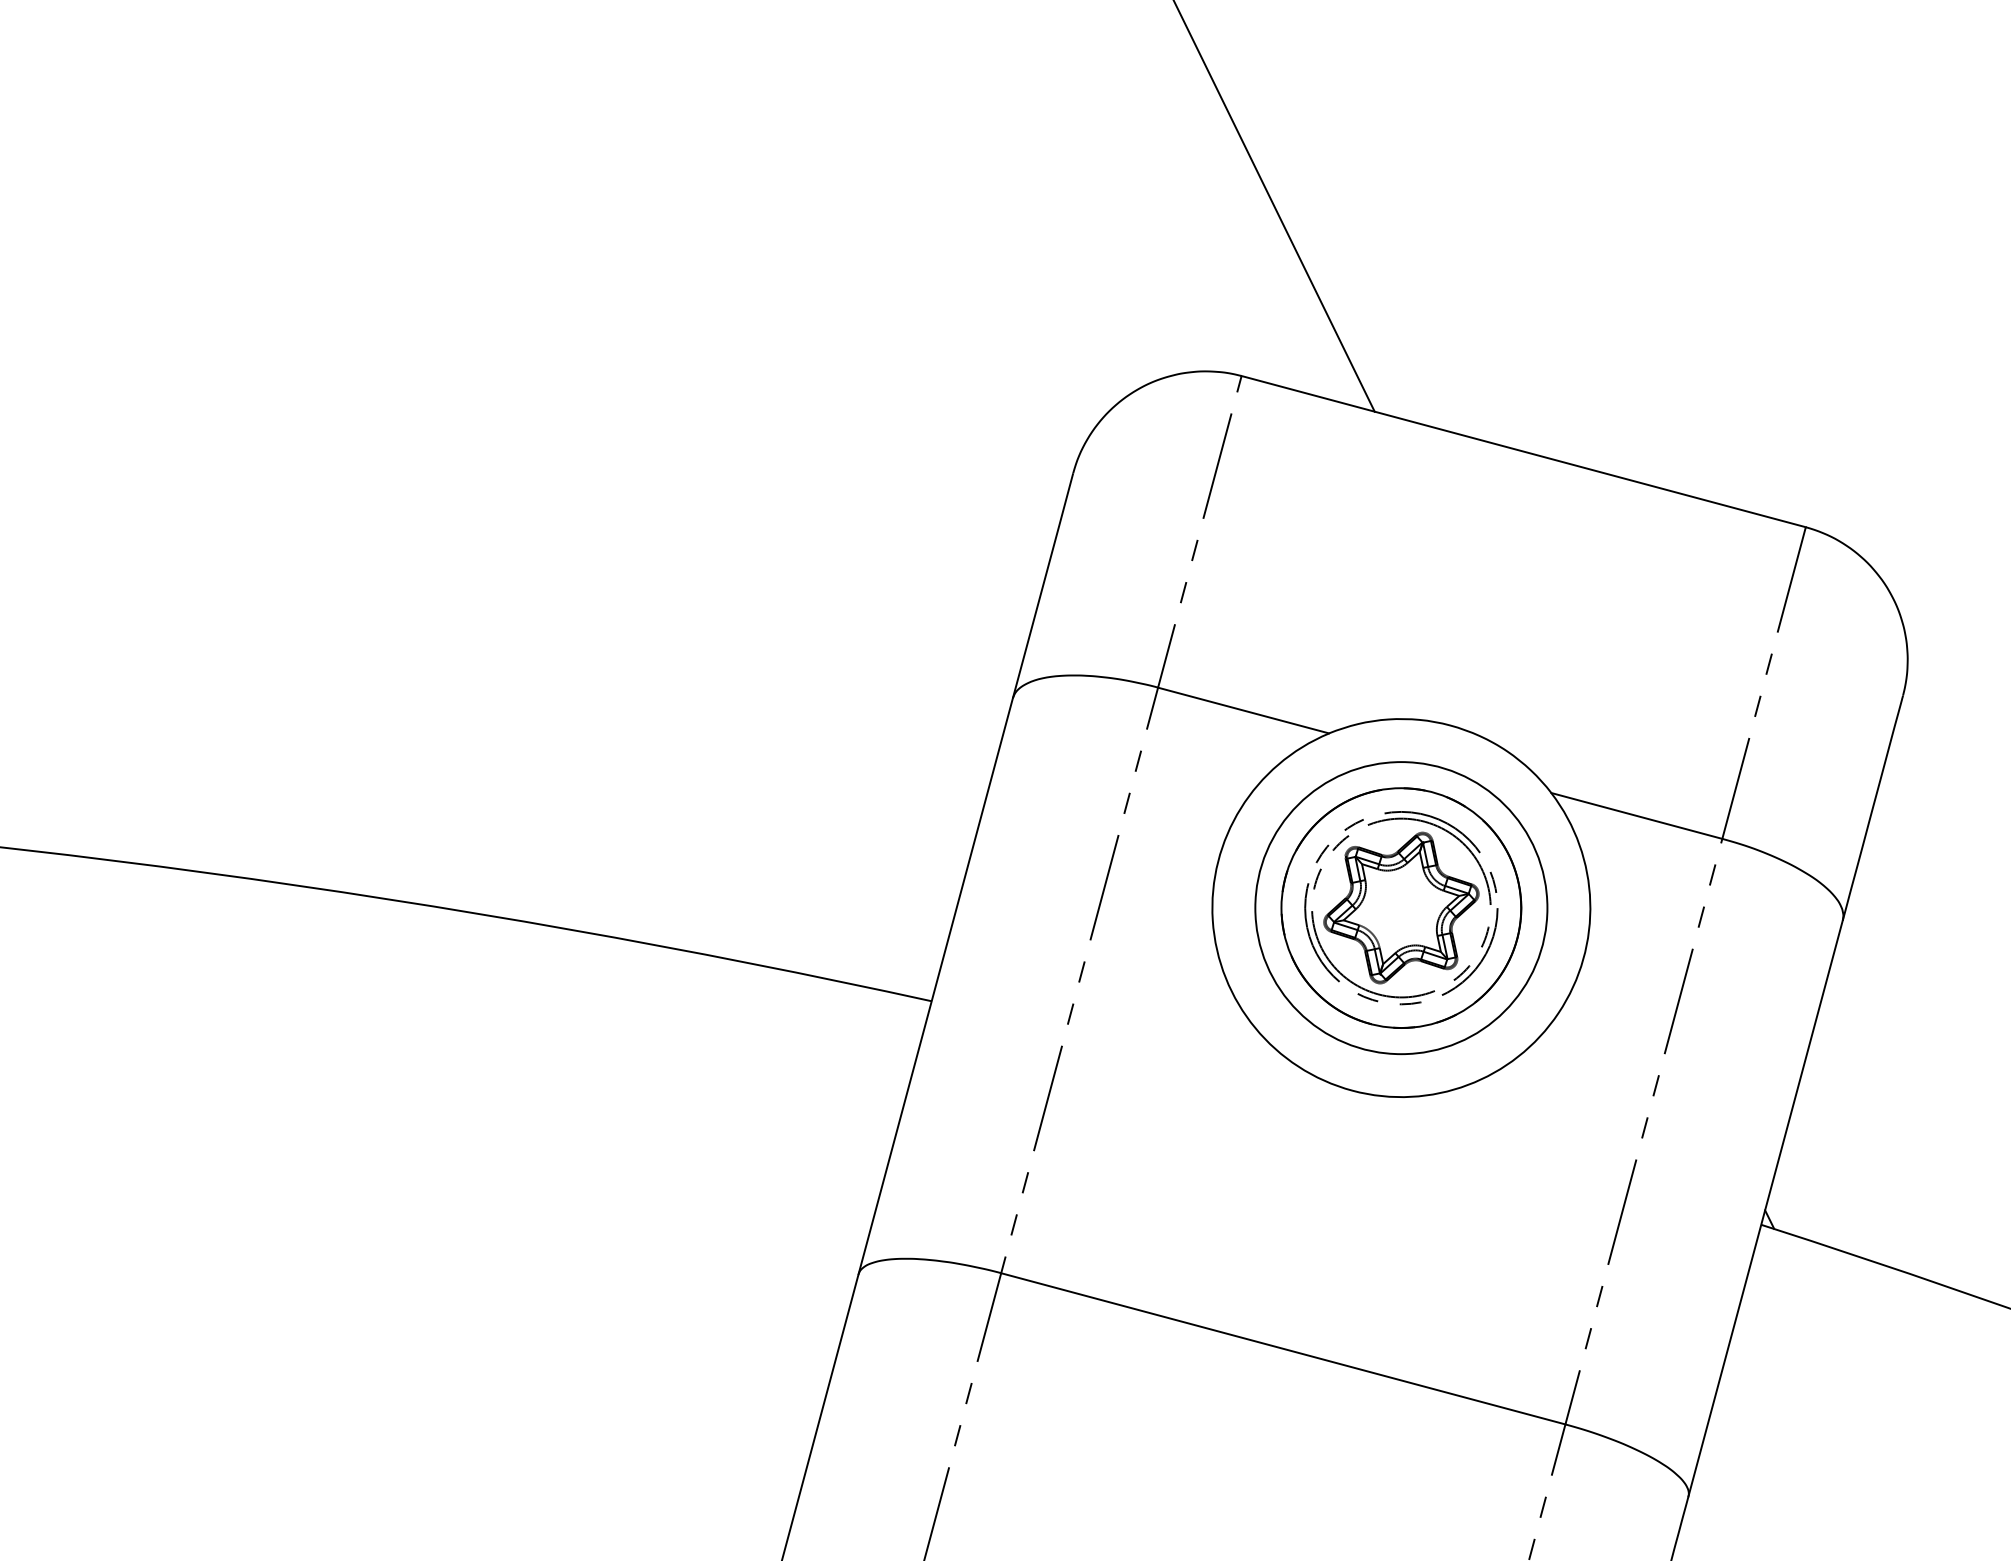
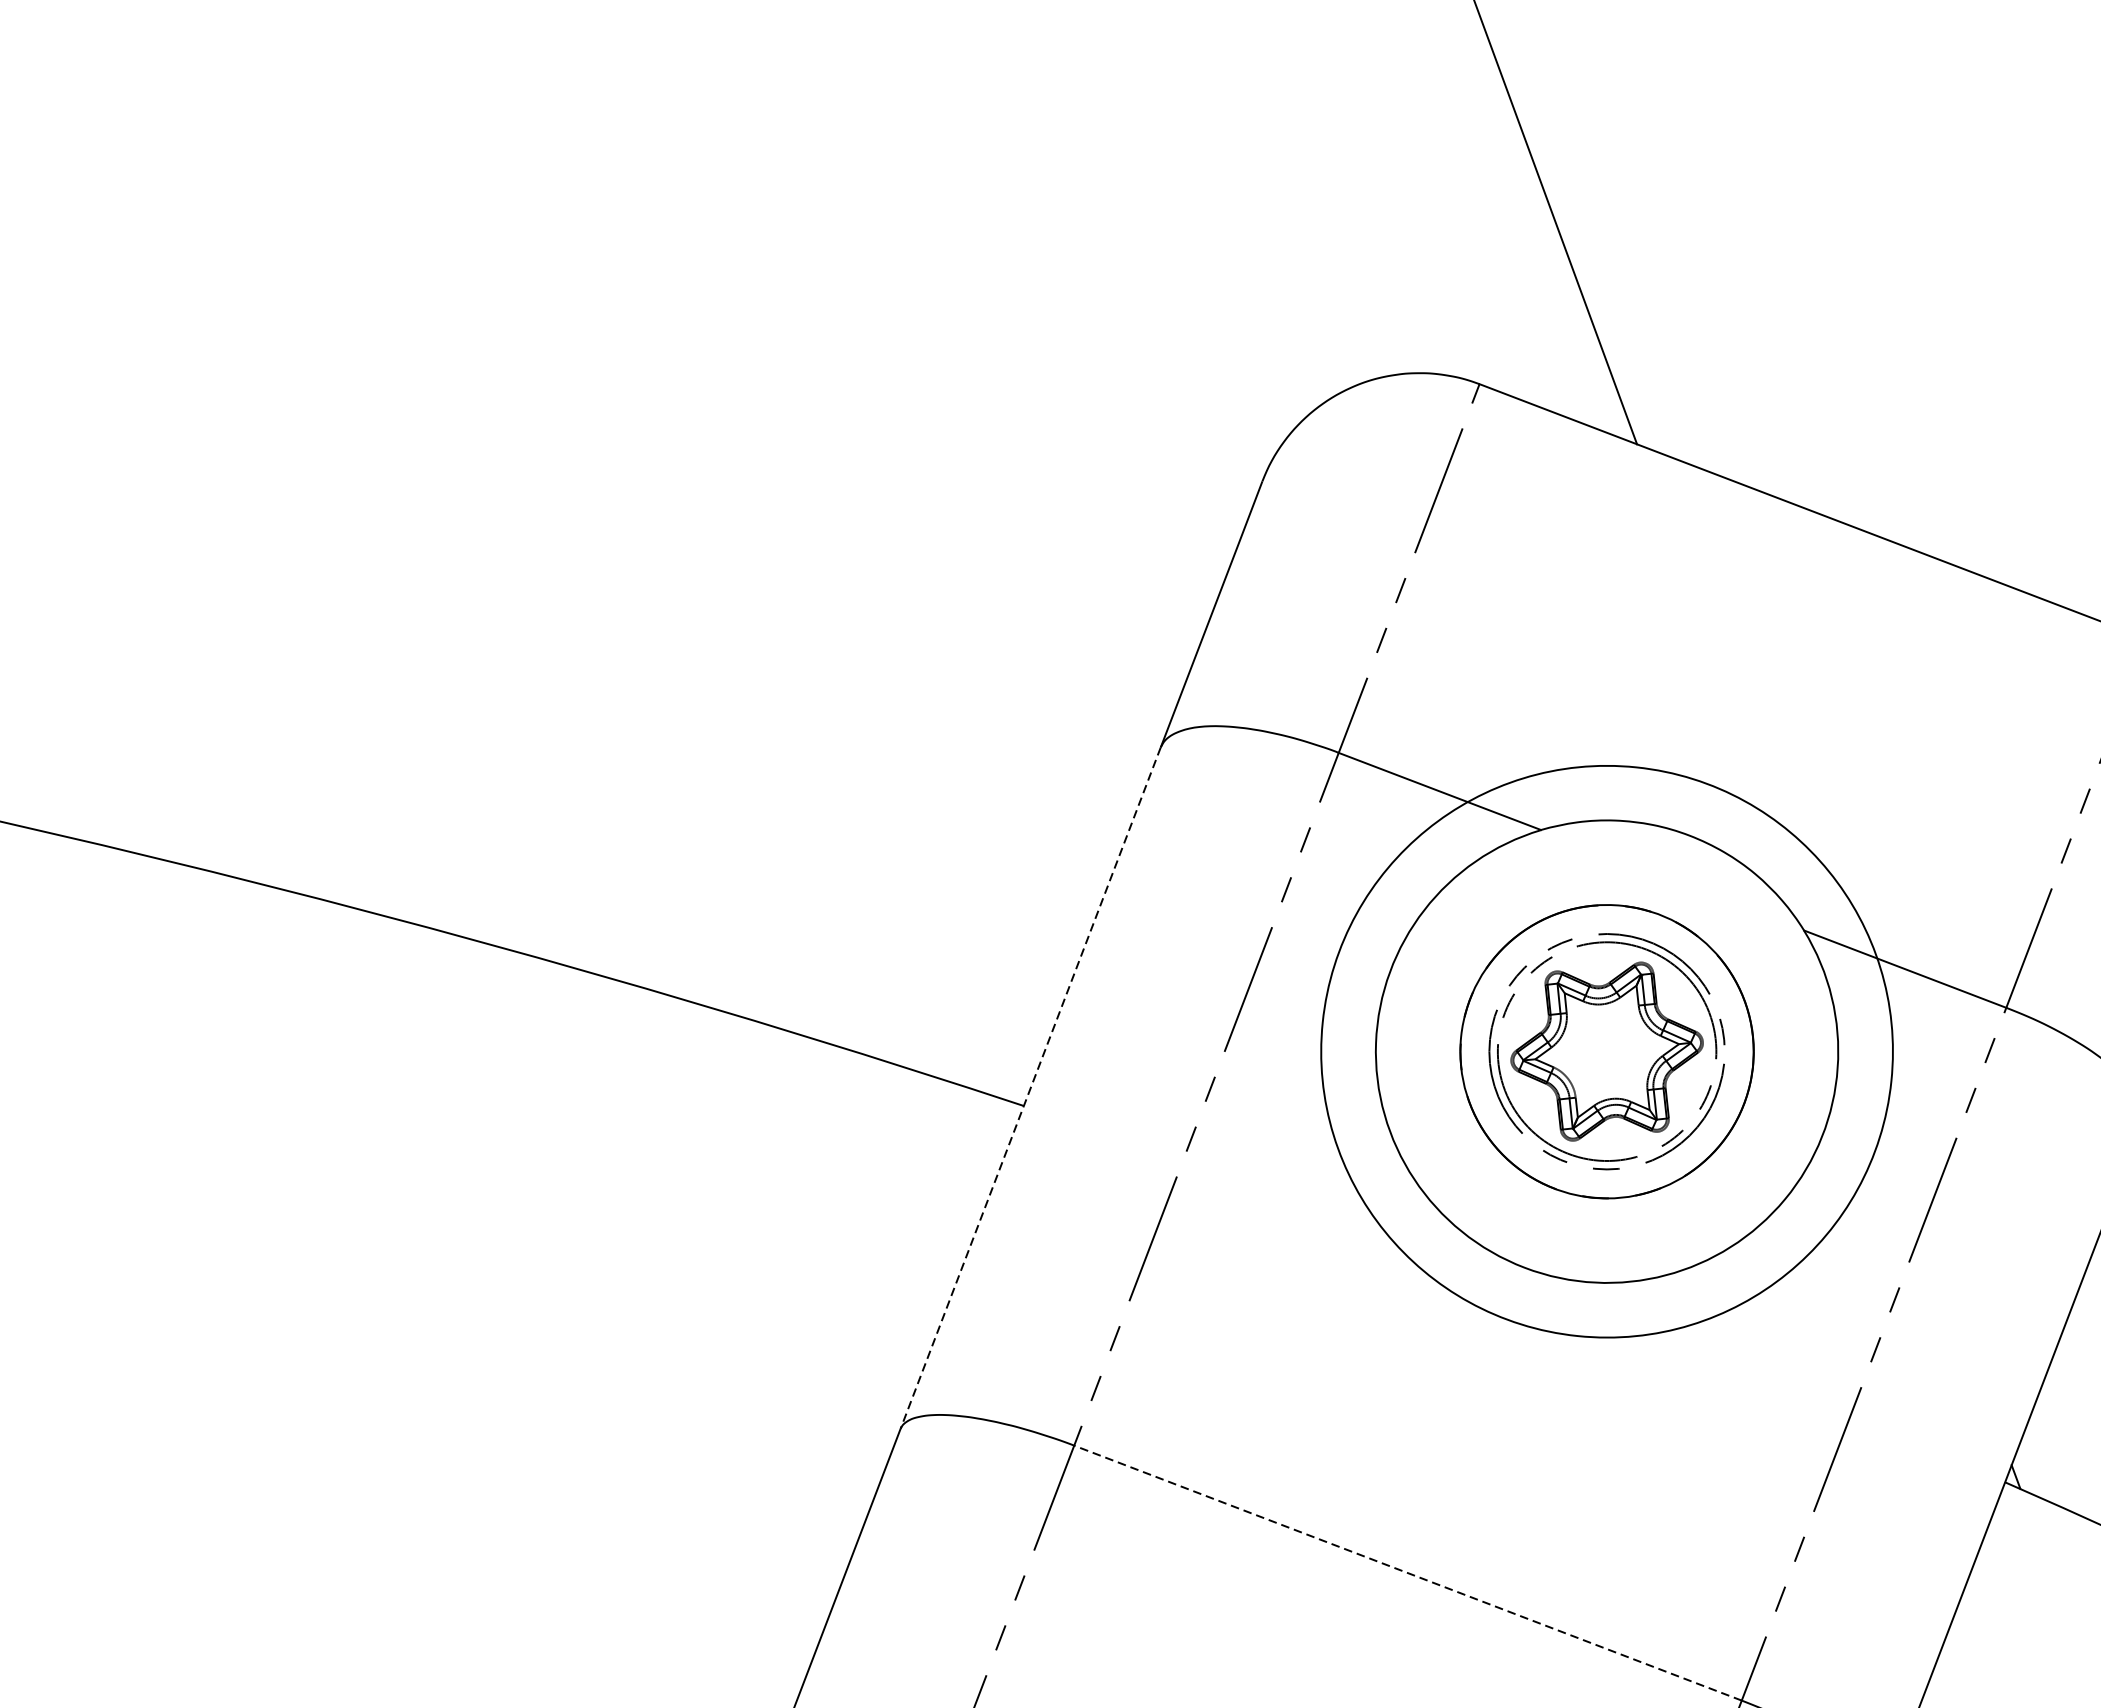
circle: (1401, 908) -> (1607, 1052), size x1.6
line: (935, 986) -> (1030, 1088), solid -> dashed
line: (1282, 1348) -> (1407, 1572), solid -> dashed

